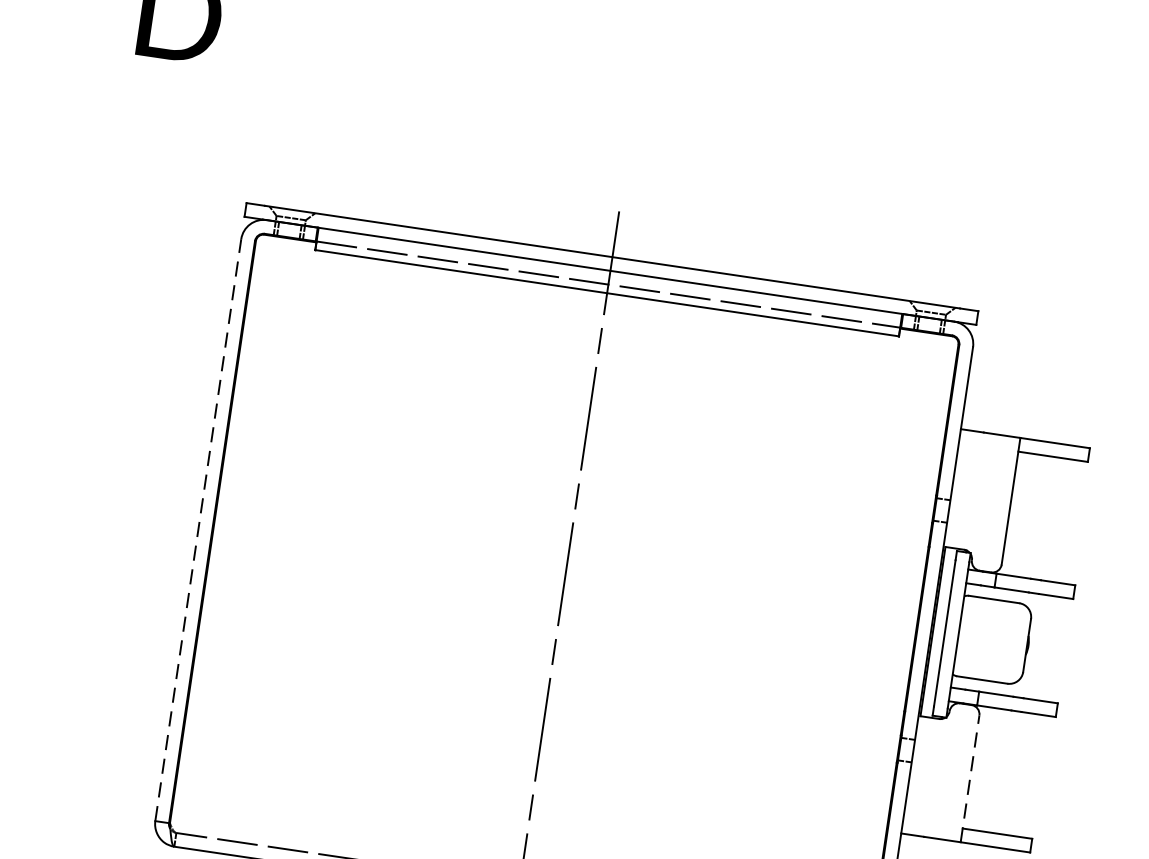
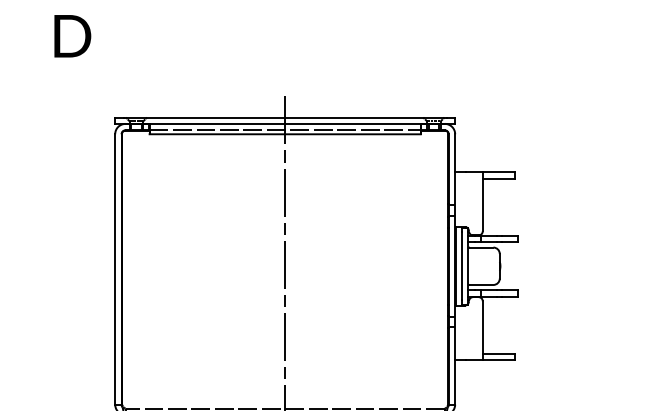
line: (199, 528) -> (115, 268), dashed -> solid
line: (969, 778) -> (482, 330), dashed -> solid

